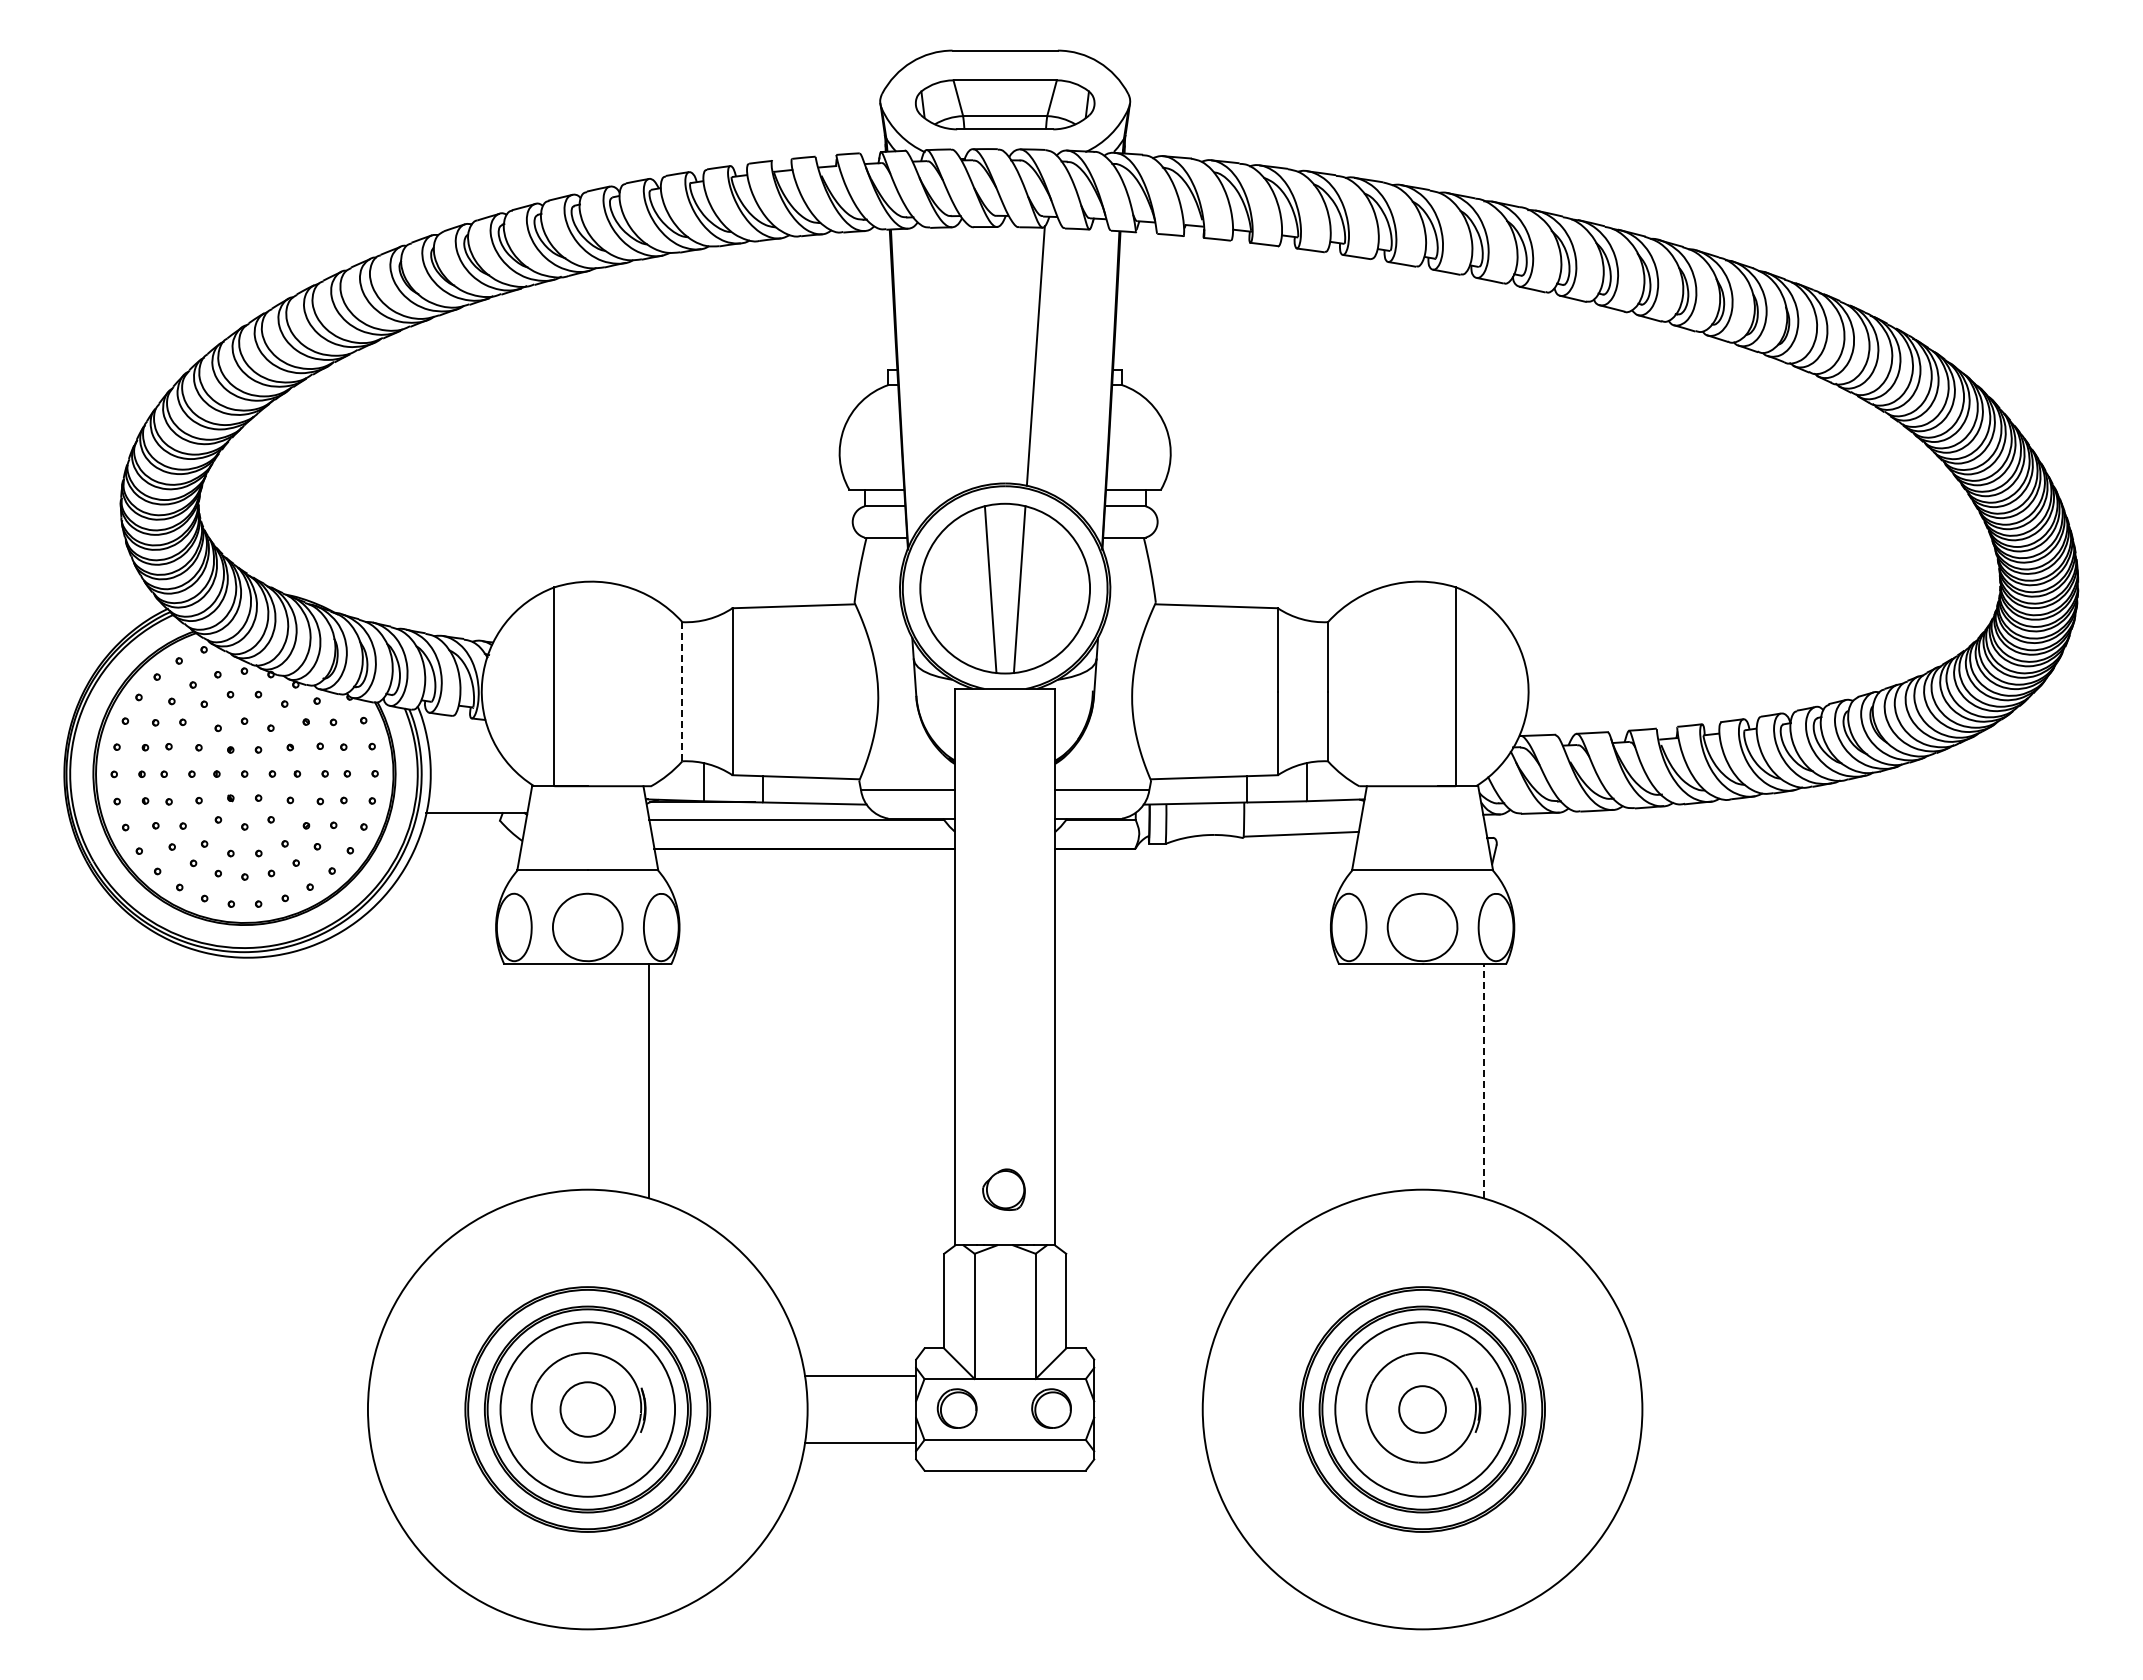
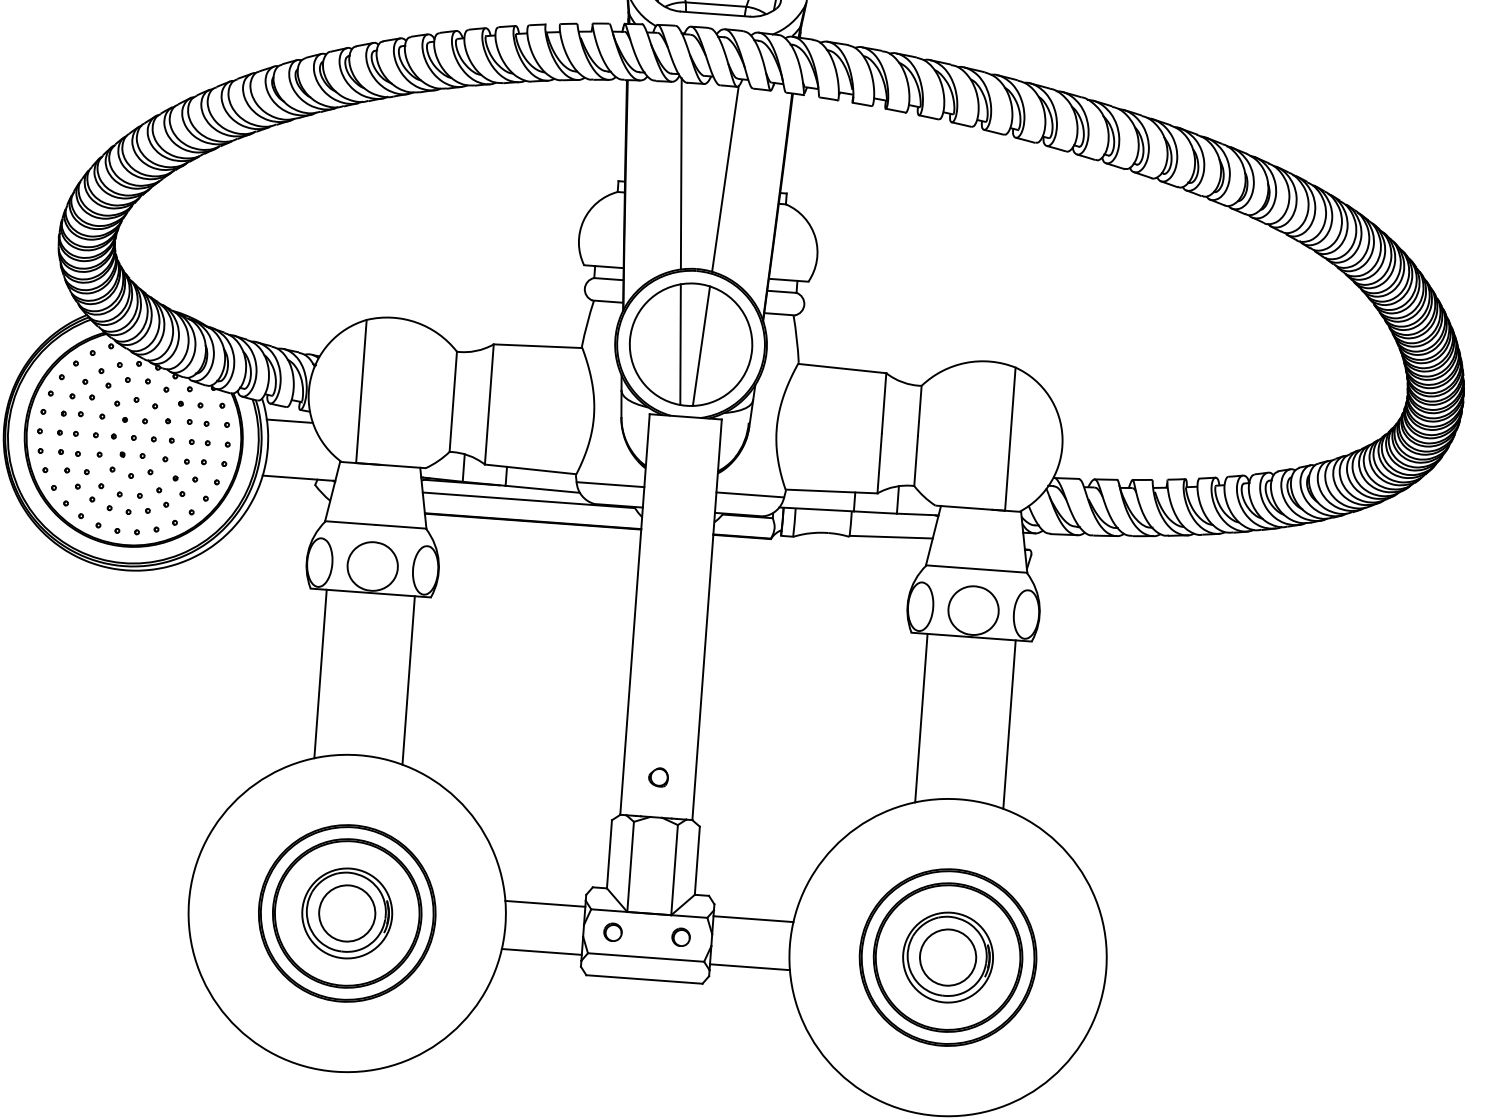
line: (974, 353) -> (681, 173), added
line: (682, 691) -> (453, 401), dashed -> solid
line: (458, 735) -> (289, 421), added
line: (1483, 1080) -> (1009, 723), dashed -> solid
line: (526, 1081) -> (320, 674), added
line: (1361, 1081) -> (921, 718), added
part: (1004, 1189) -> (658, 777), size x0.62
line: (1149, 1376) -> (753, 919), added
part: (956, 1408) -> (612, 932), size x0.62
part: (1051, 1408) -> (681, 937), size x0.62
circle: (587, 1409) -> (347, 913), size x0.71
circle: (587, 1409) -> (347, 913), size x1.43
circle: (1422, 1409) -> (948, 957), size x0.71
circle: (1422, 1409) -> (948, 957), size x1.67
line: (1149, 1442) -> (749, 966), added

